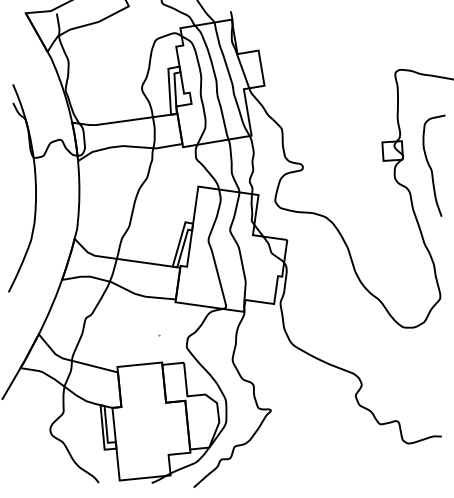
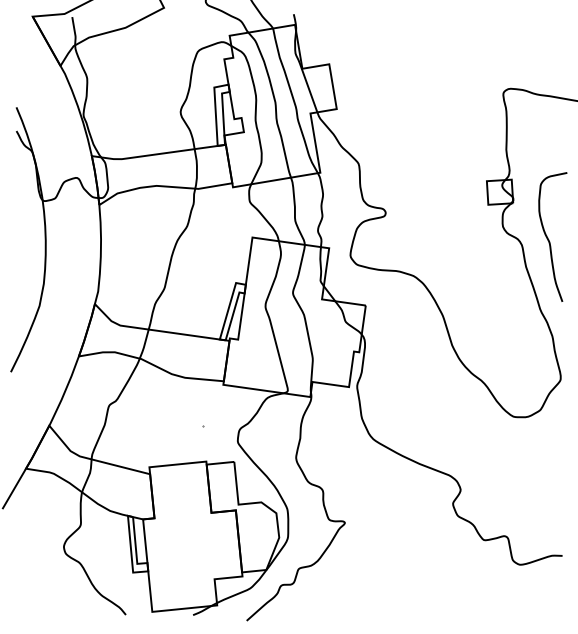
curve: (430, 166) -> (548, 237), moved

